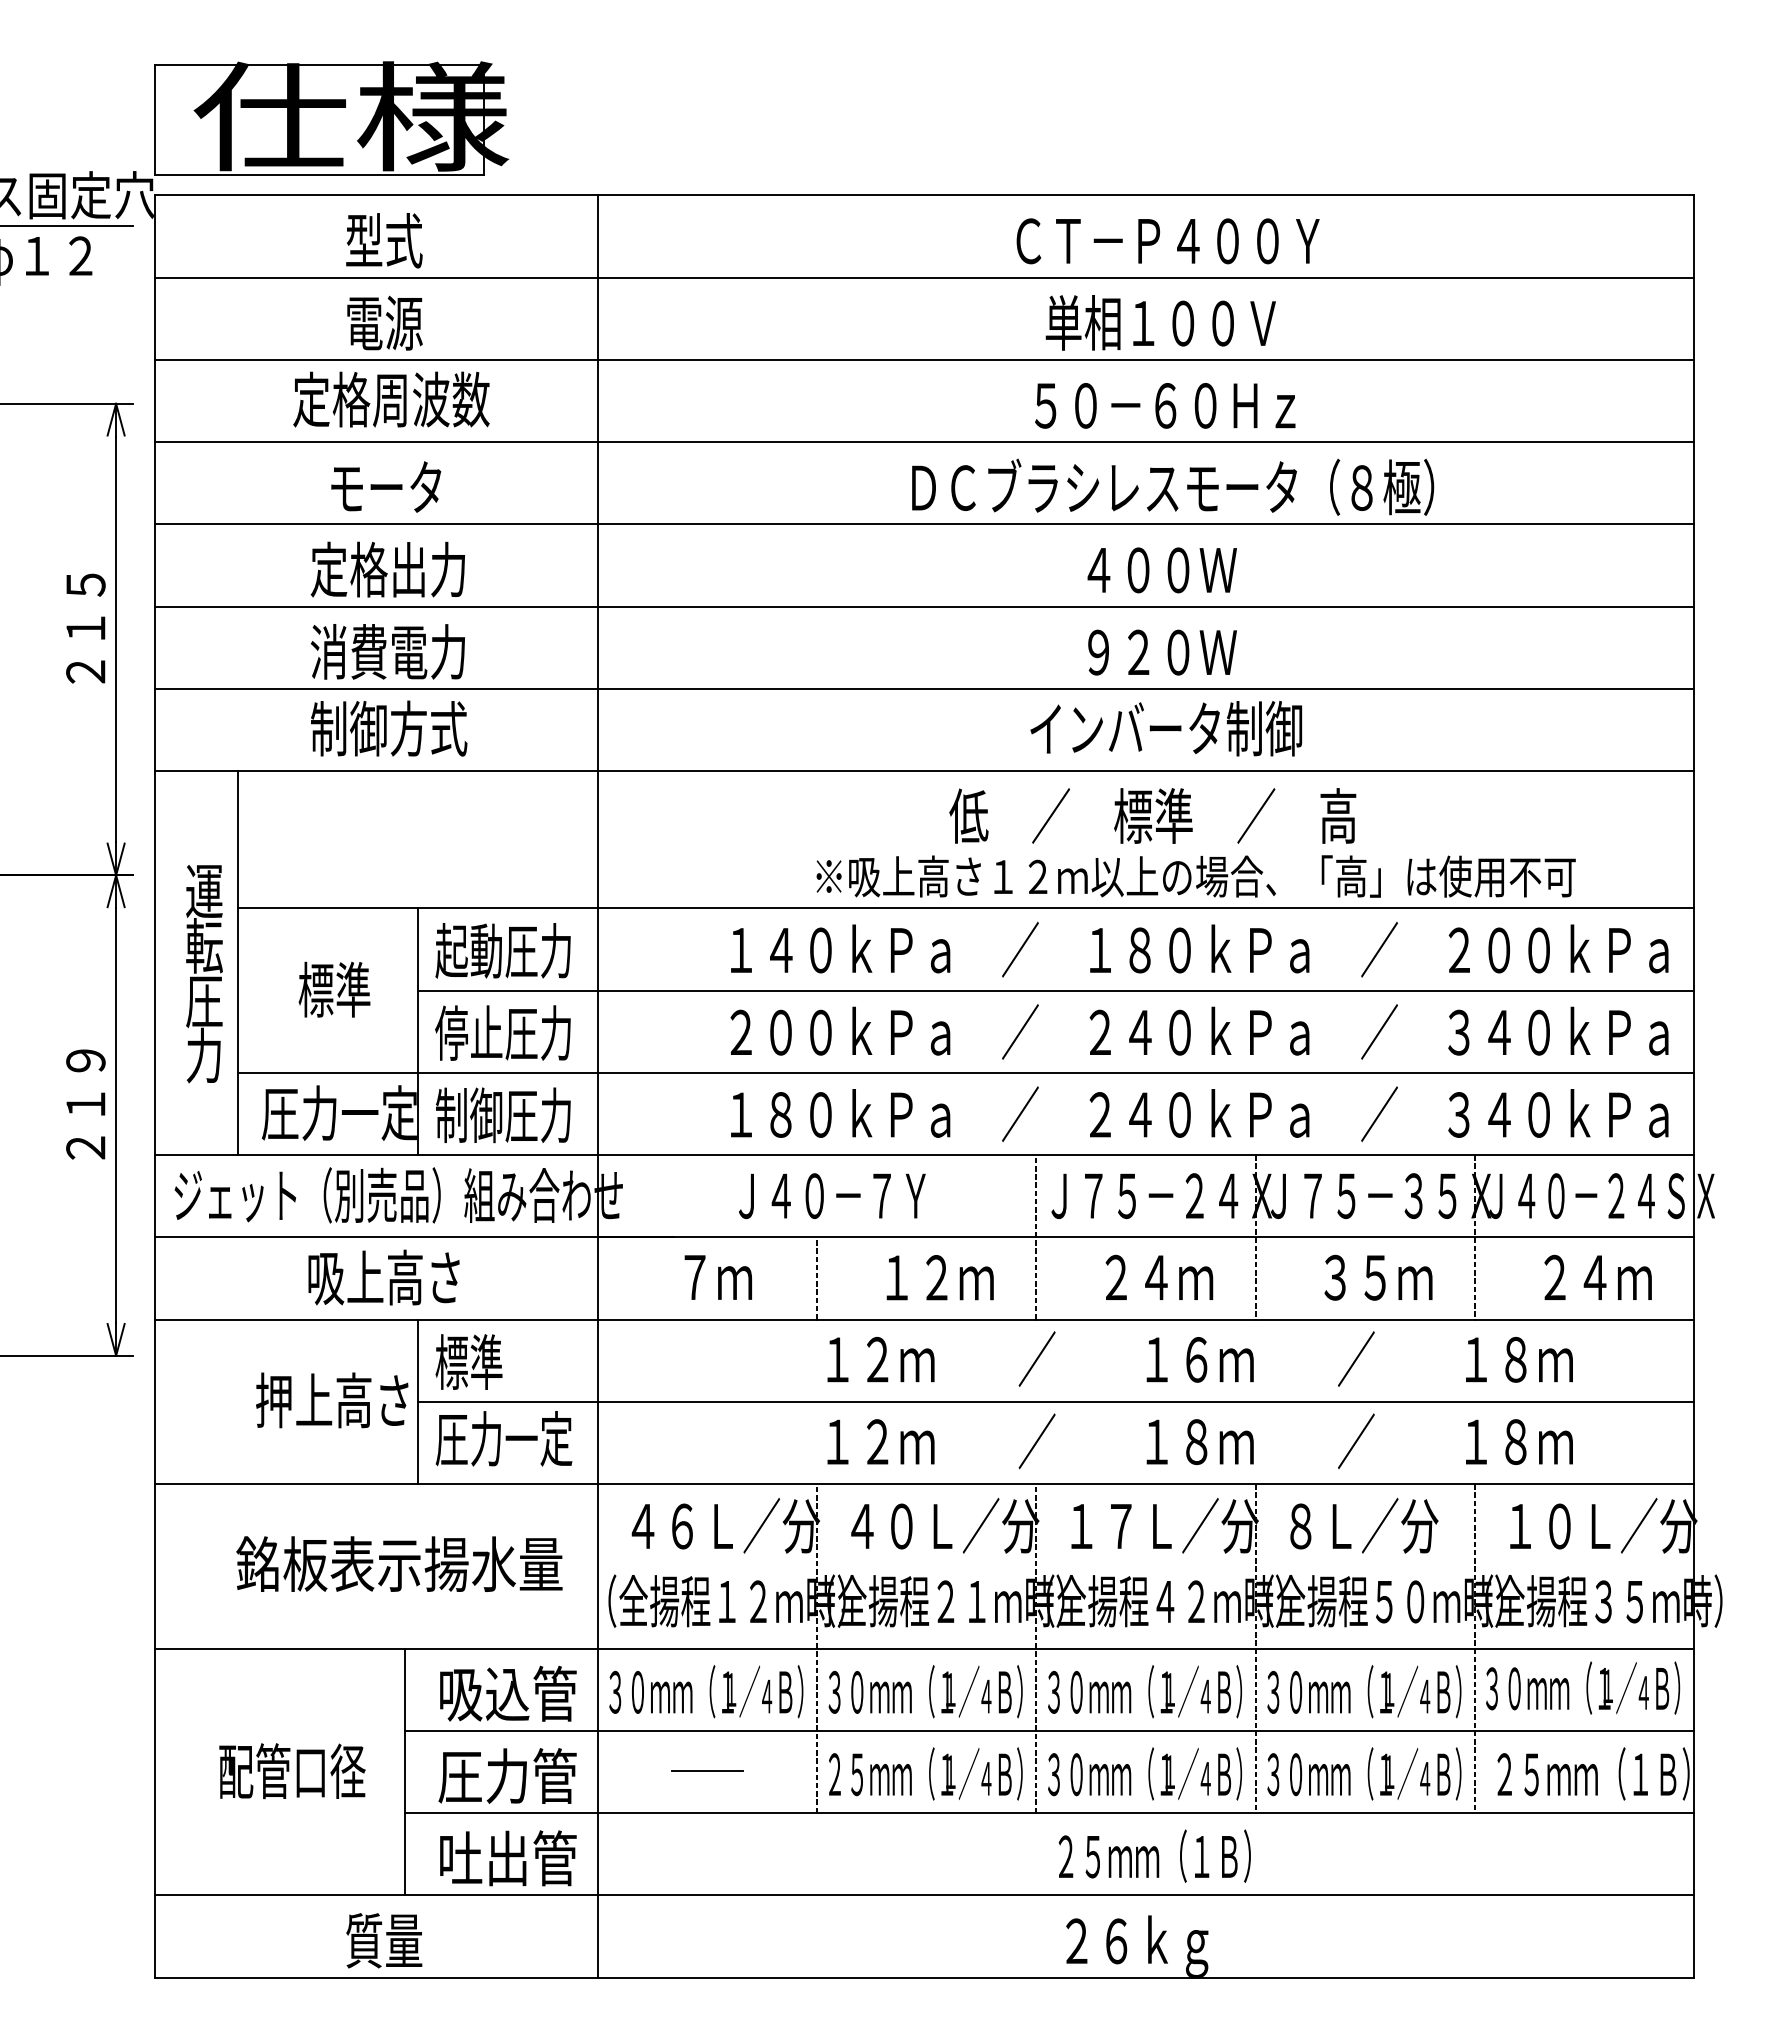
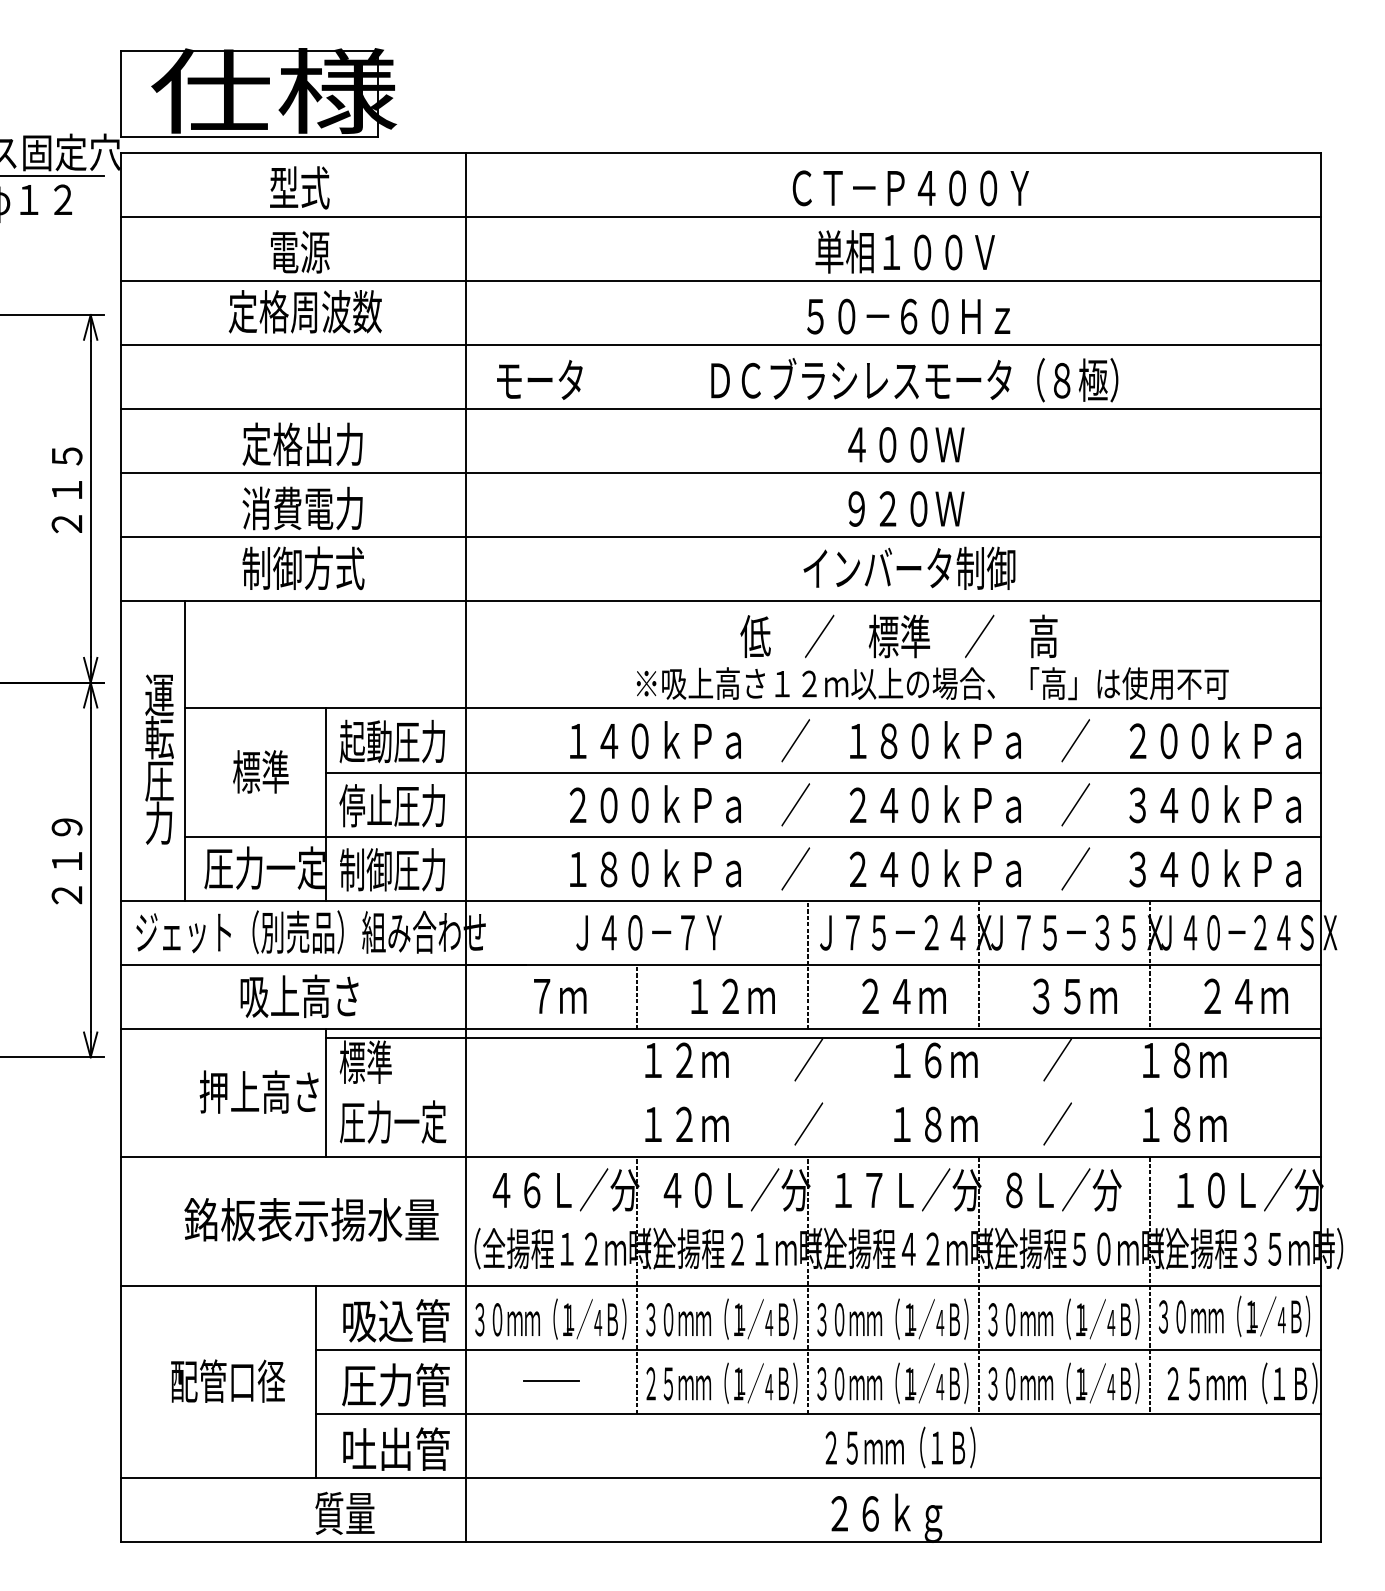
text: (386, 486) -> (540, 379), moved
line: (1055, 1401) -> (823, 1037), moved
text: (384, 1940) -> (345, 1513), moved

